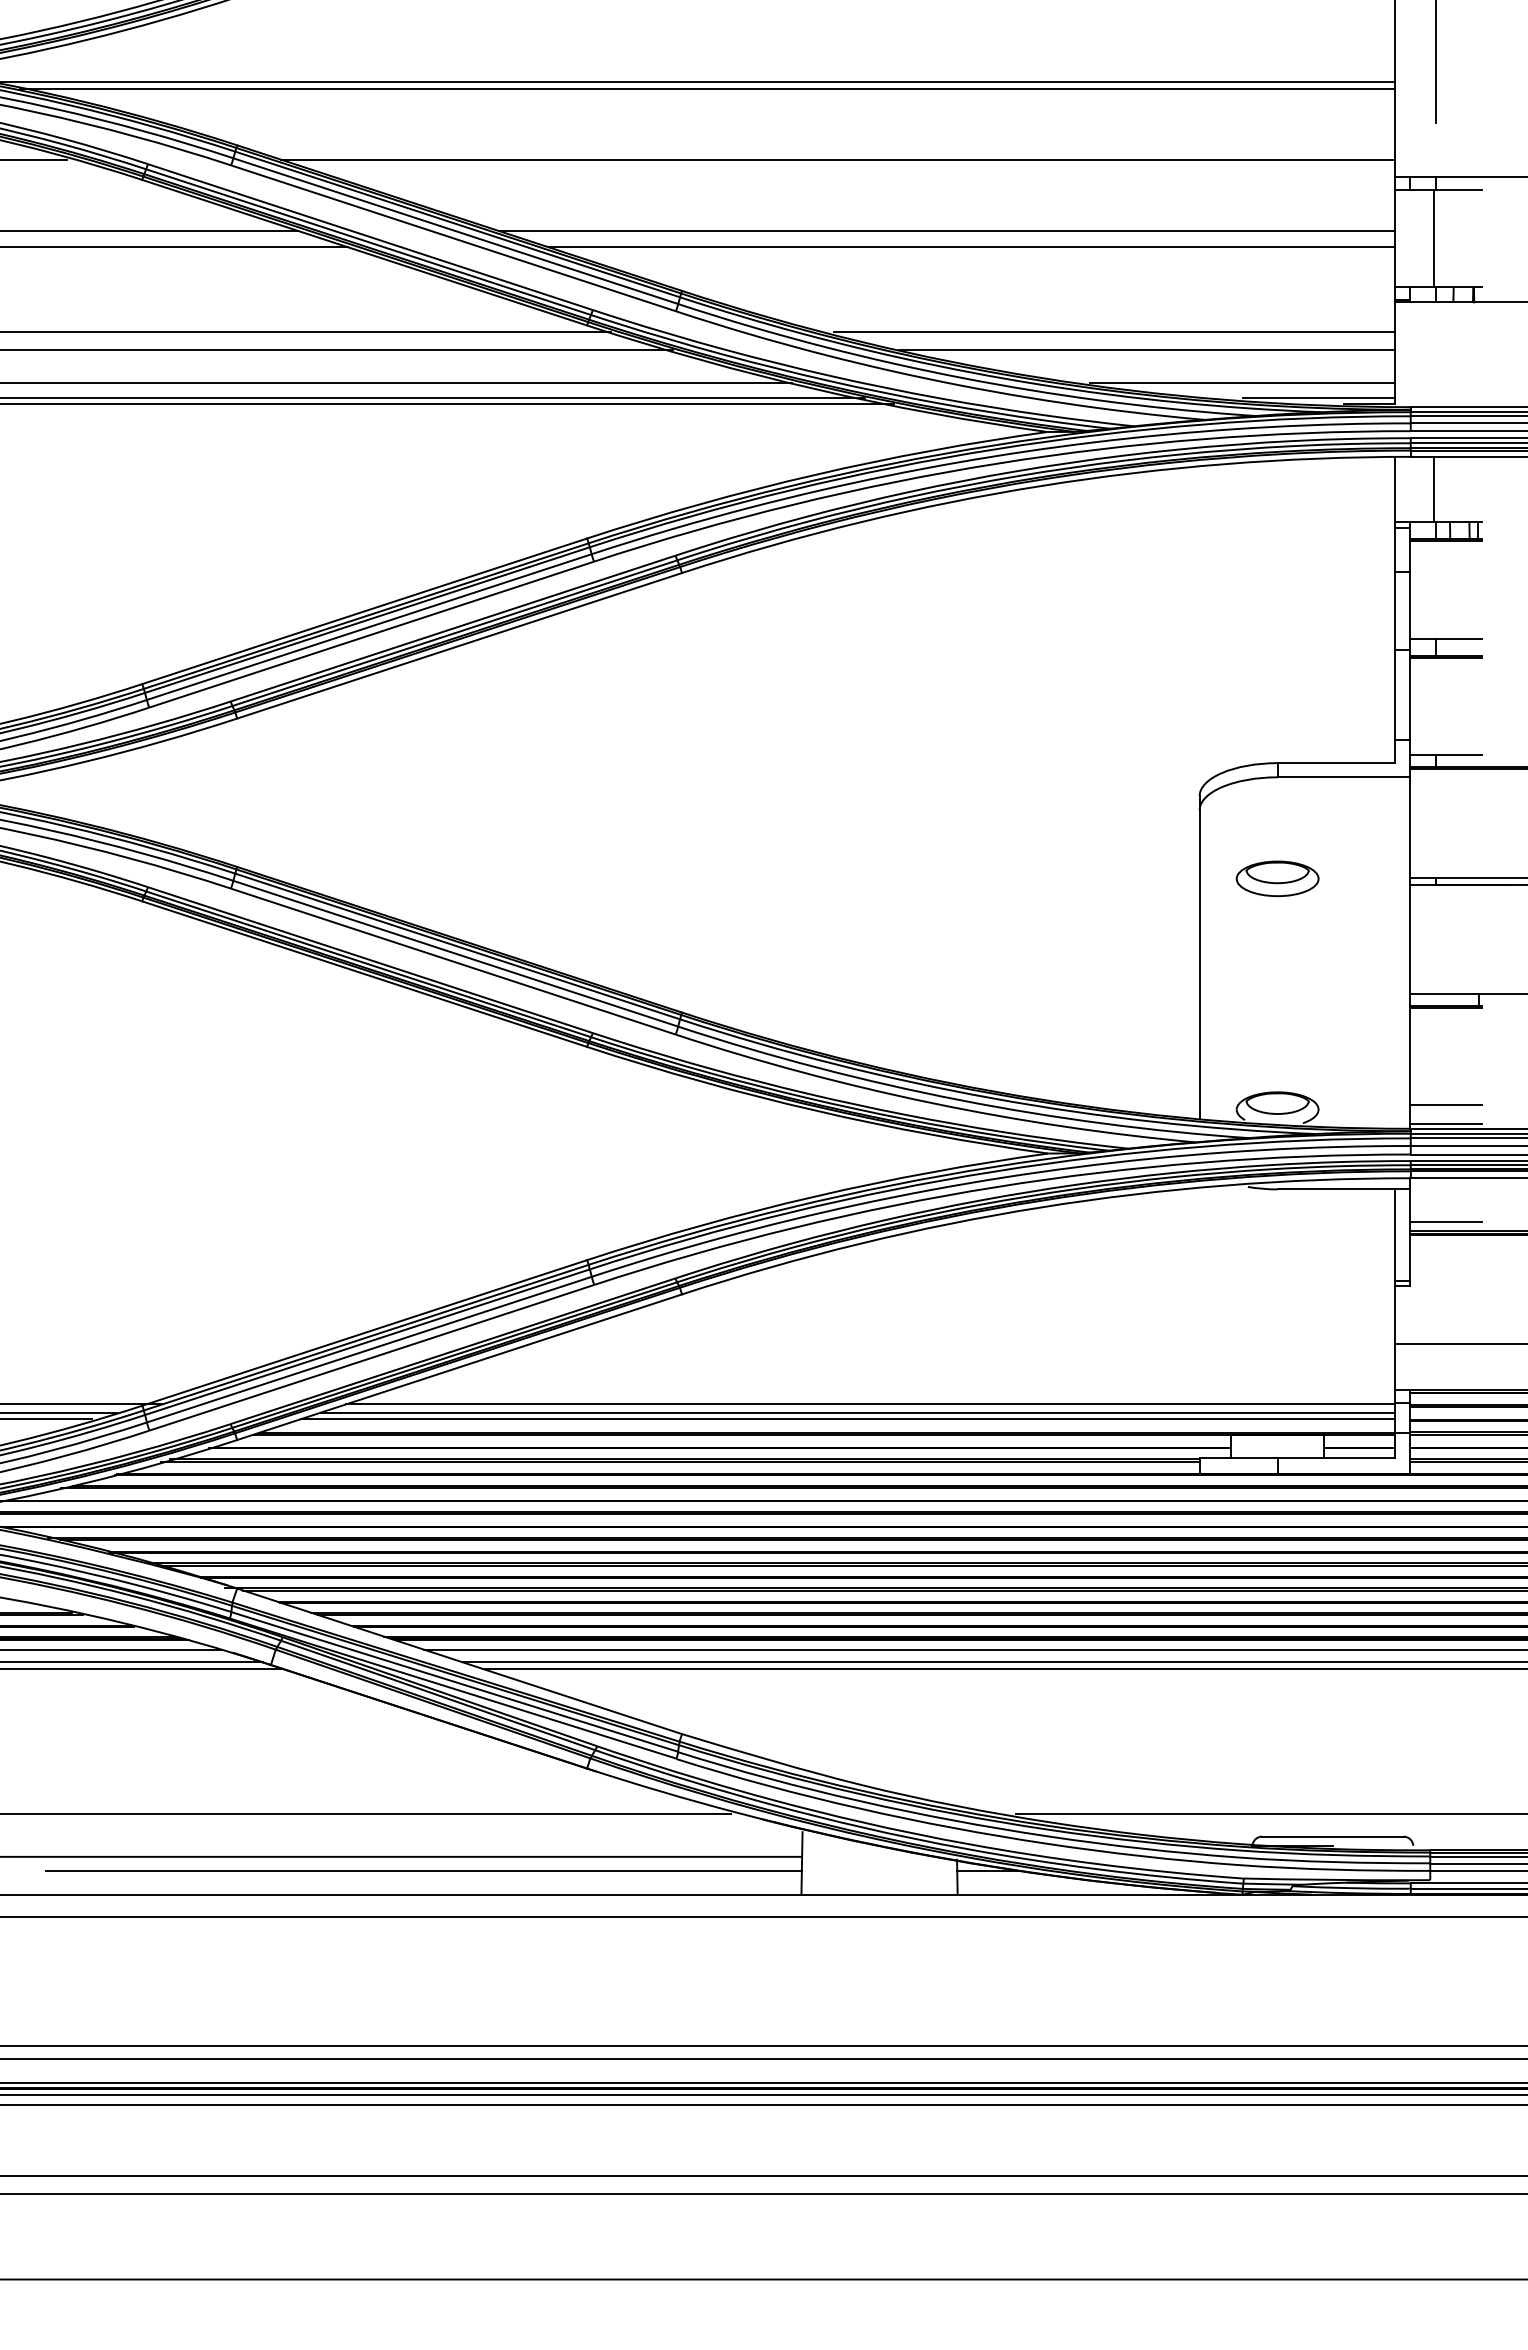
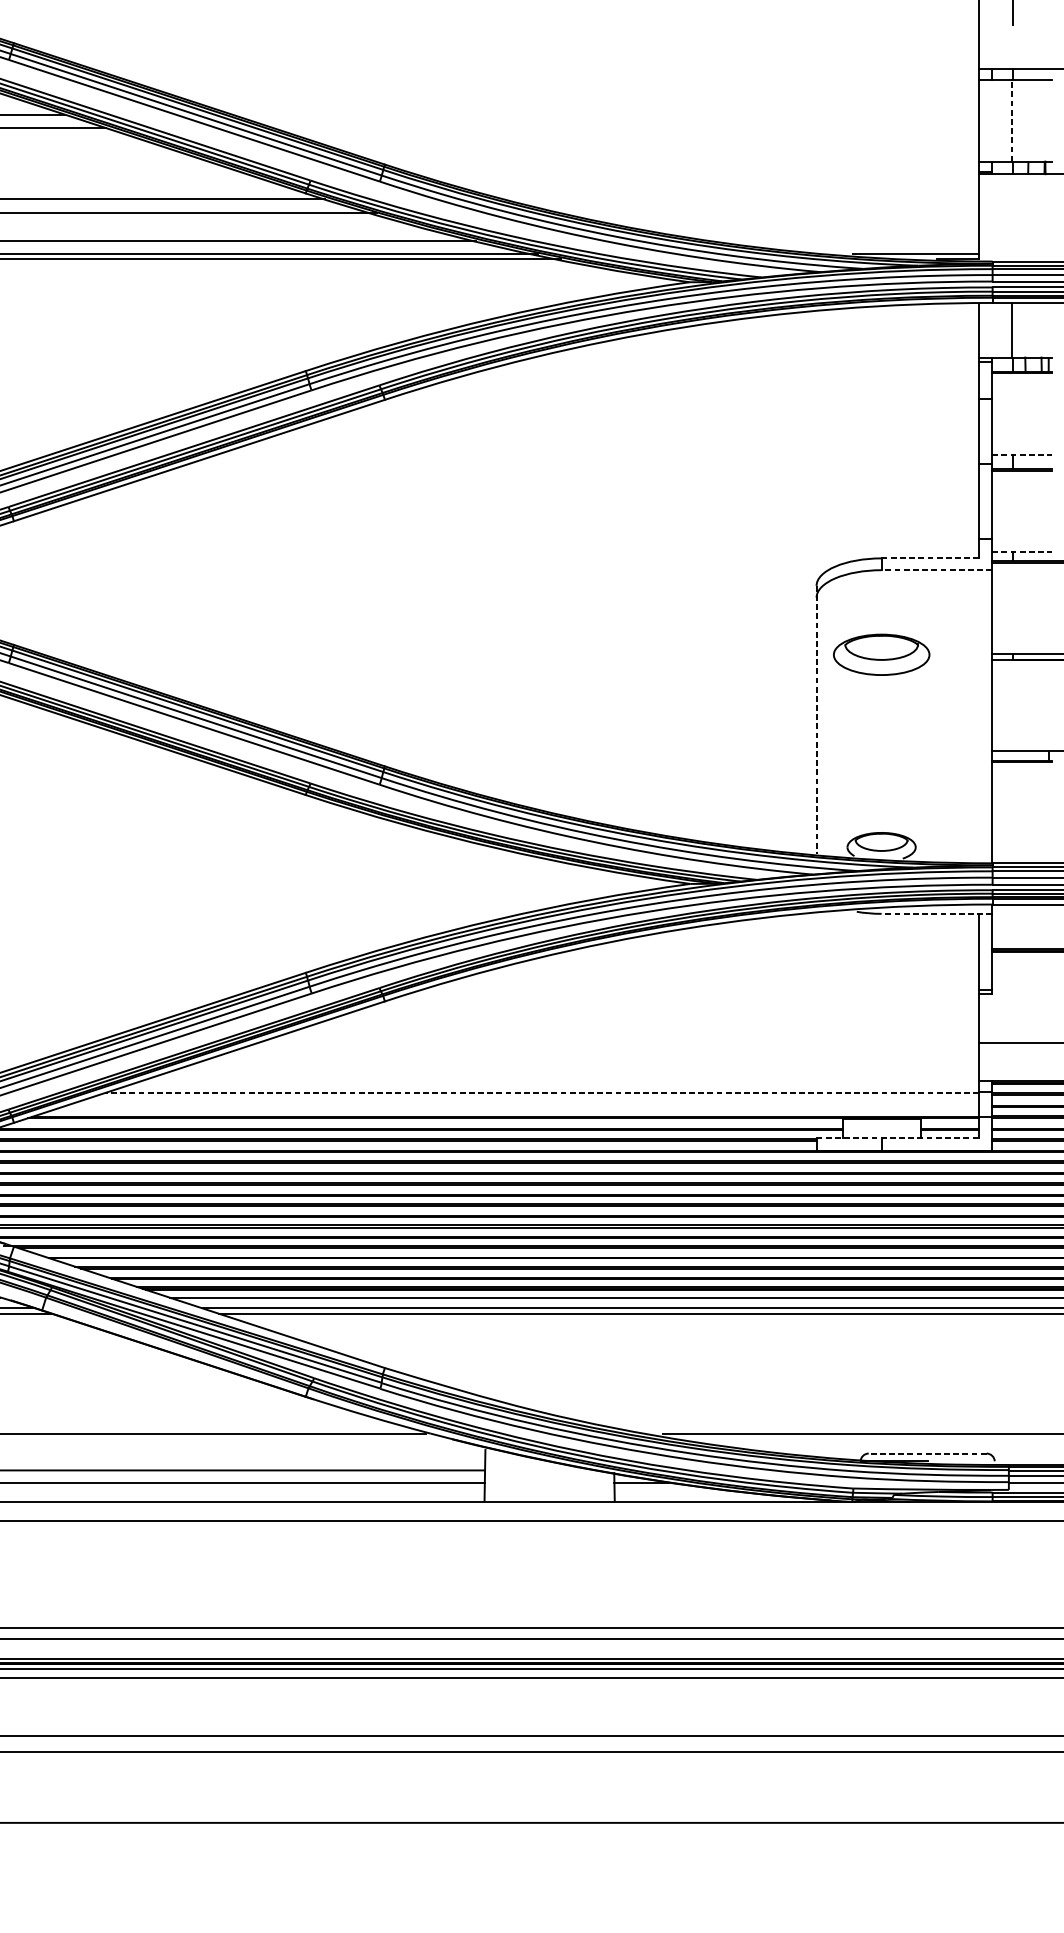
line: (837, 159) -> (514, 55), removed
line: (946, 231) -> (605, 115), removed
line: (1433, 238) -> (1011, 120), solid -> dashed
line: (971, 247) -> (626, 128), removed
line: (1114, 332) -> (745, 199), removed
line: (1146, 349) -> (772, 213), removed
line: (1242, 382) -> (852, 240), removed
line: (1446, 638) -> (1022, 454), solid -> dashed
line: (1446, 755) -> (1022, 552), solid -> dashed
line: (1336, 763) -> (930, 558), solid -> dashed
line: (1343, 777) -> (936, 570), solid -> dashed
part: (1277, 878) -> (881, 654), size x1.4
line: (1199, 956) -> (816, 719), solid -> dashed
line: (1446, 1105) -> (1022, 843), removed
line: (1446, 1124) -> (1022, 859), removed
line: (1343, 1189) -> (936, 913), solid -> dashed
line: (1446, 1221) -> (1022, 940), removed
line: (870, 1404) -> (542, 1093), solid -> dashed
line: (857, 1412) -> (531, 1099), removed
line: (847, 1419) -> (522, 1105), removed
line: (1297, 1458) -> (898, 1138), solid -> dashed
line: (1332, 1836) -> (927, 1453), solid -> dashed

